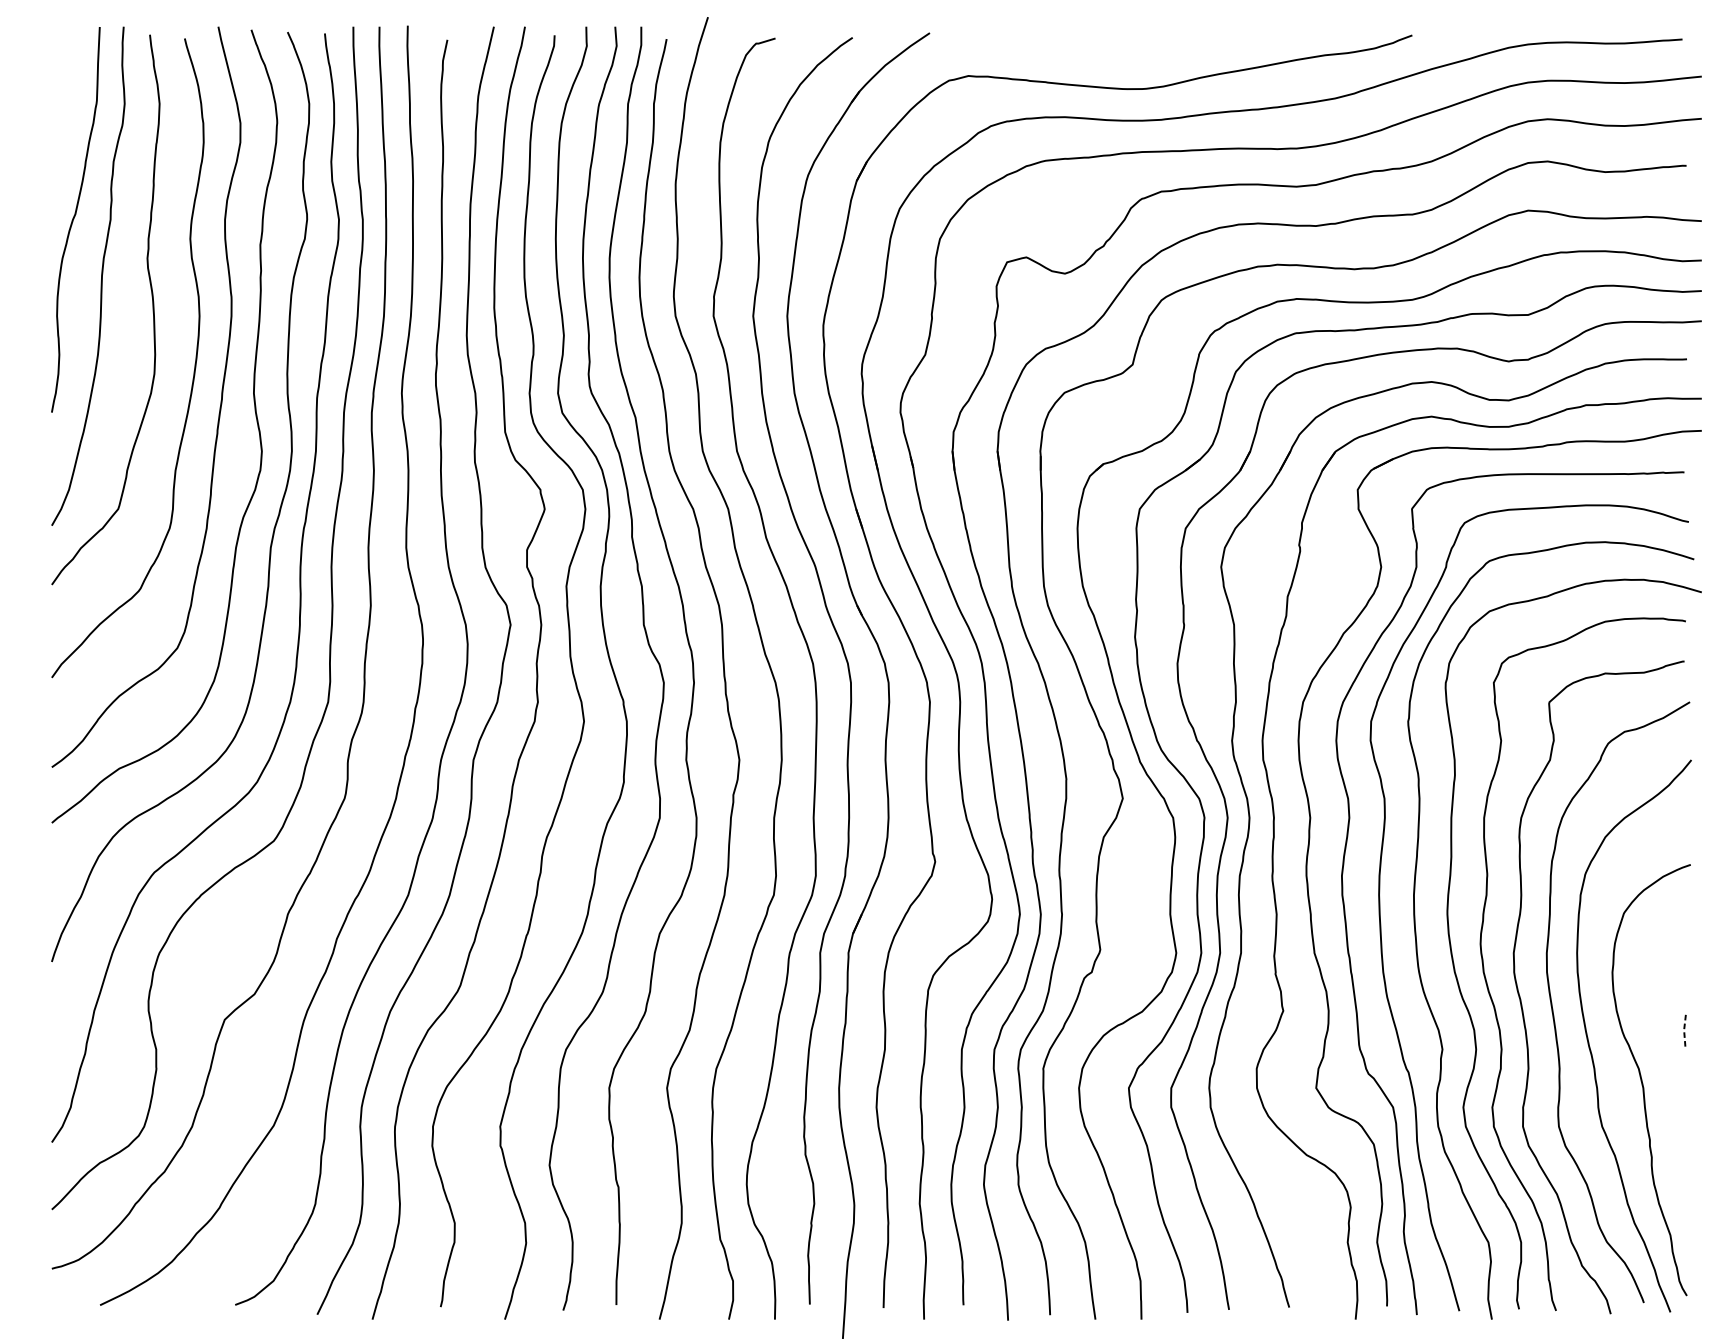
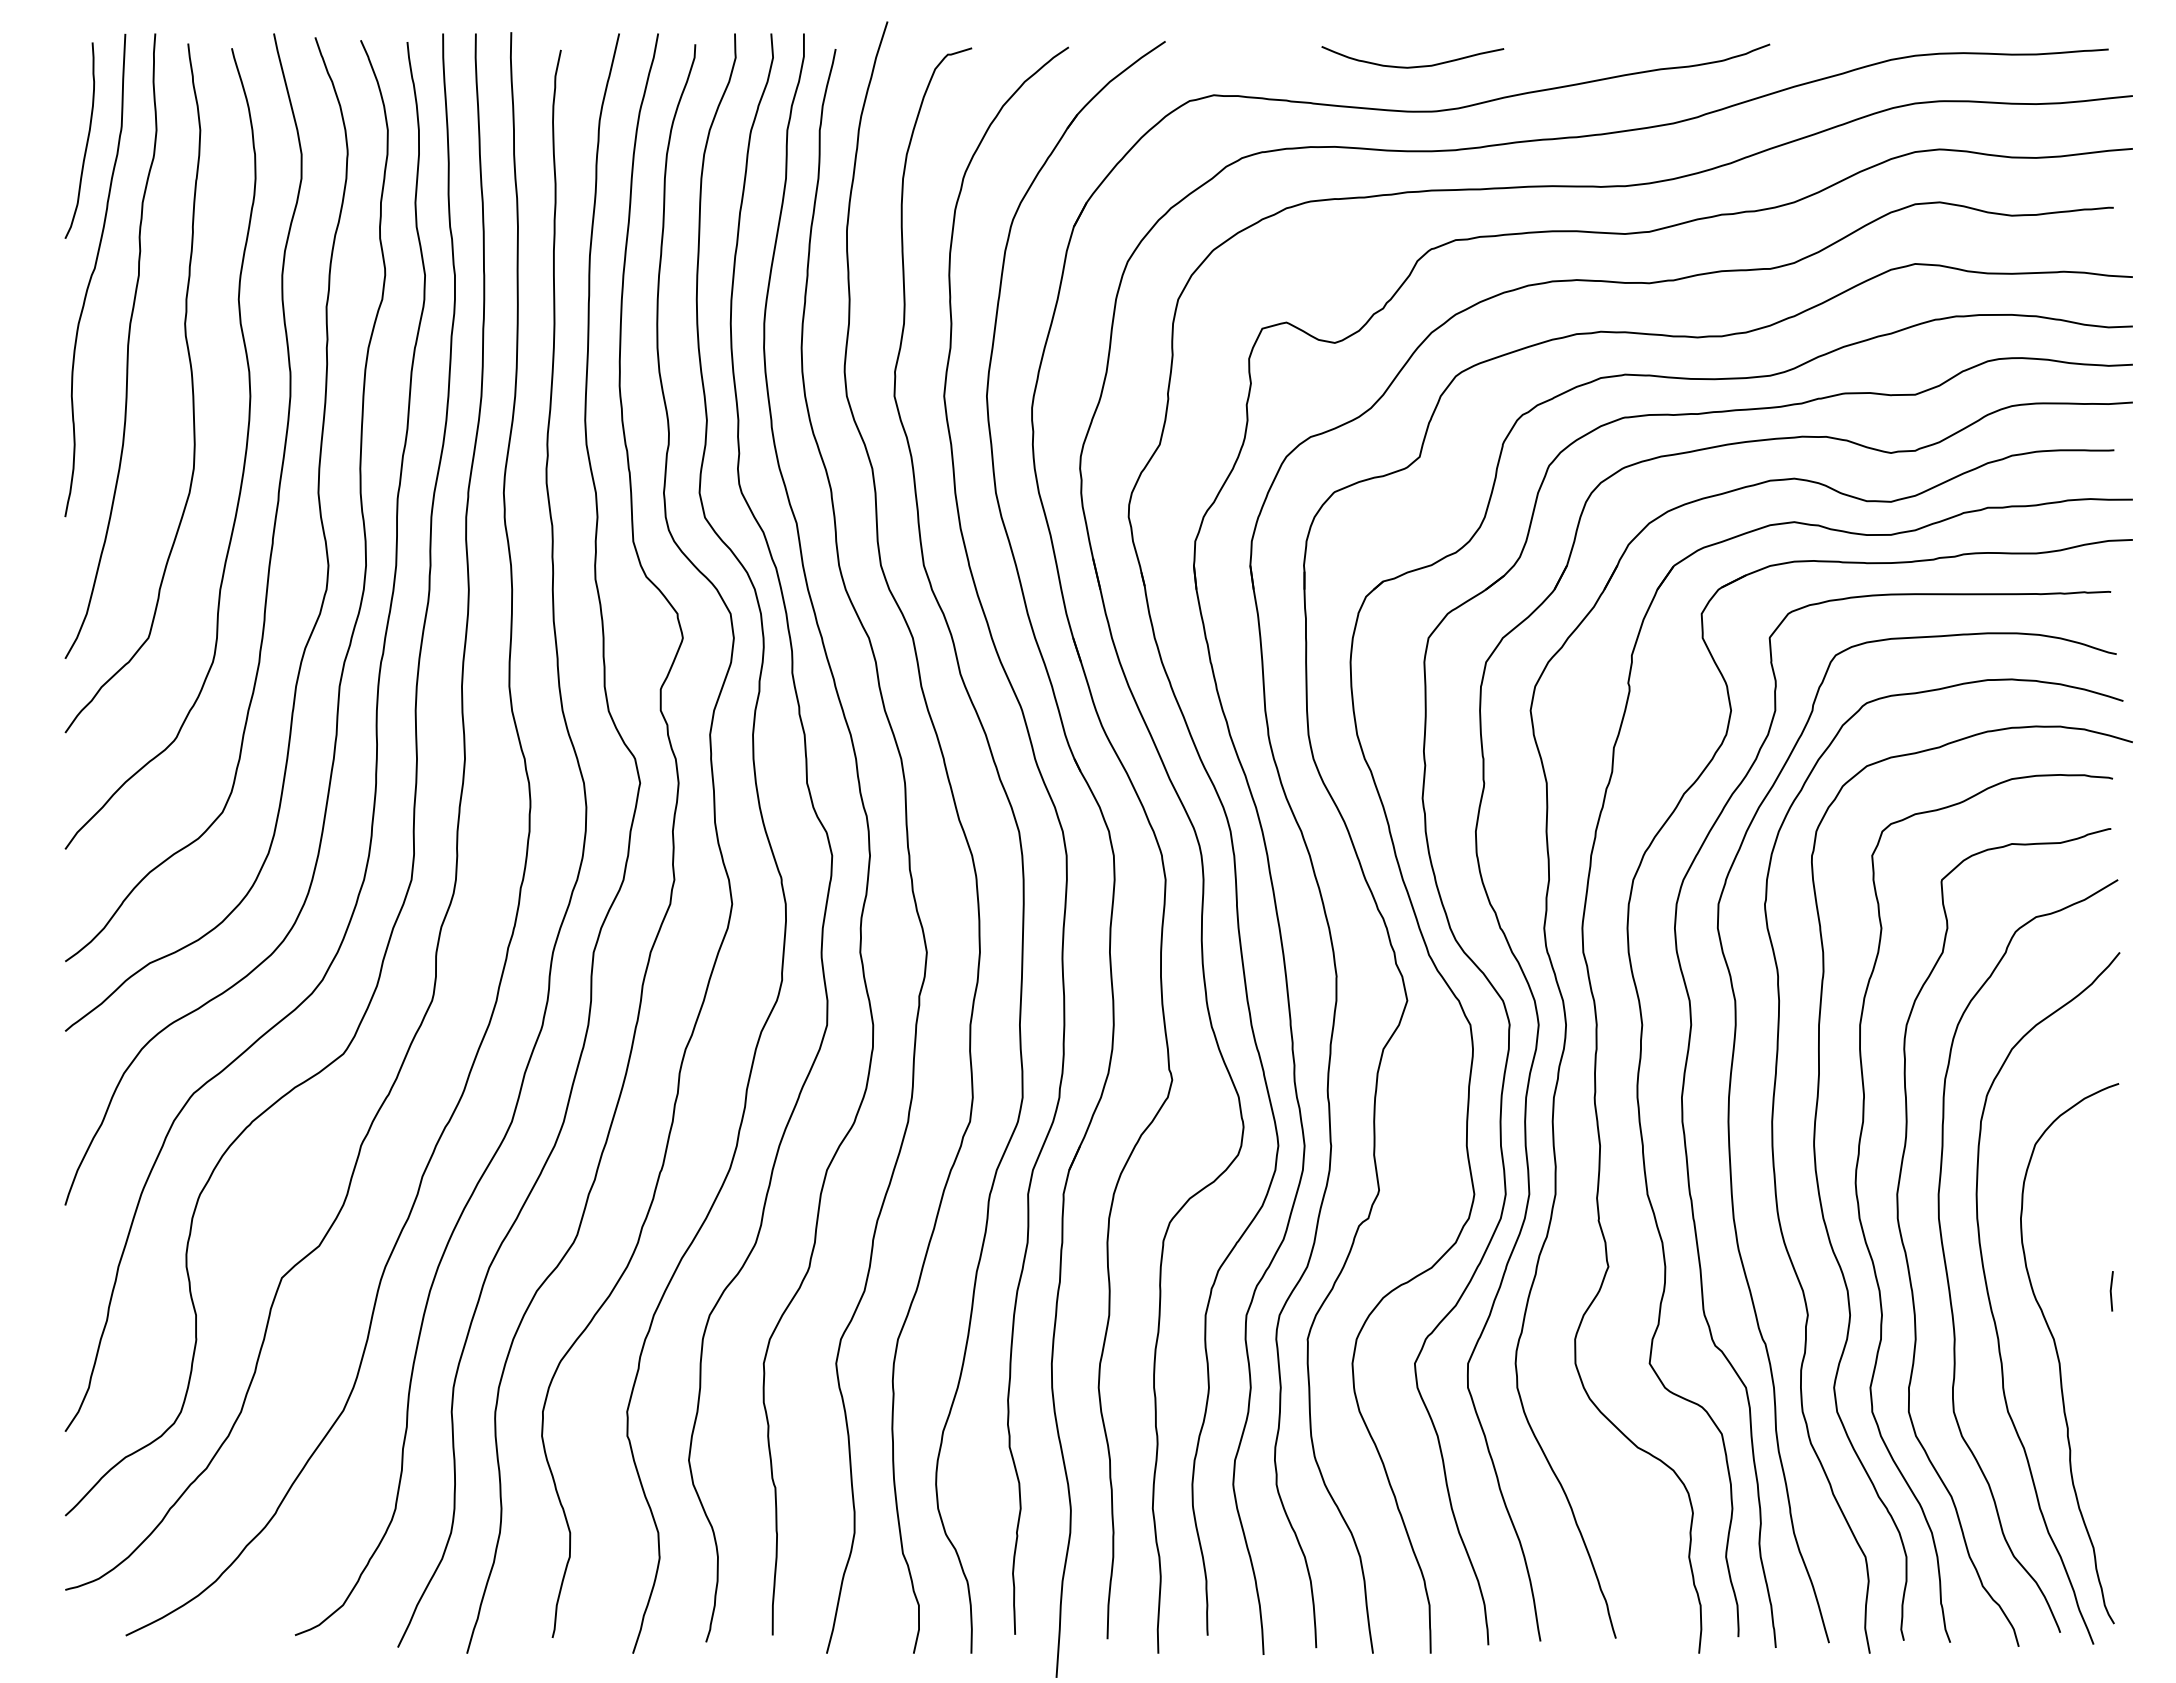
curve: (1126, 53) -> (1412, 66), added
curve: (68, 112) -> (86, 140), added
line: (1683, 1030) -> (2110, 1291), dashed -> solid

